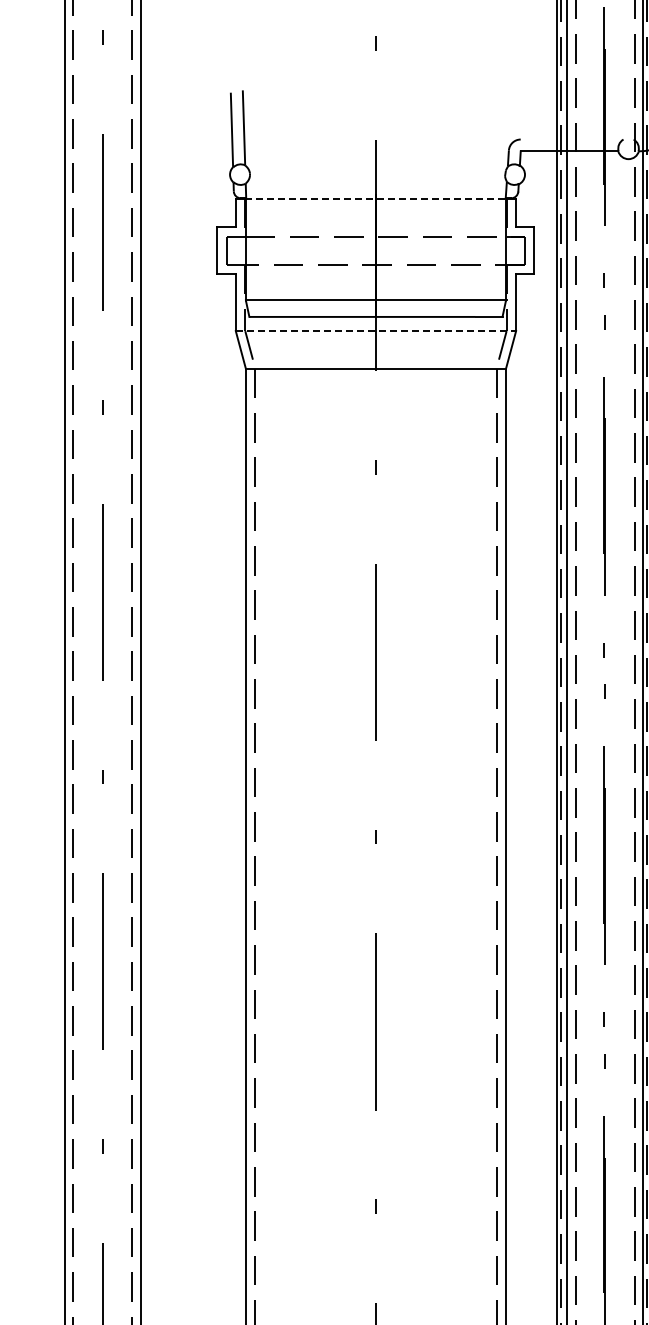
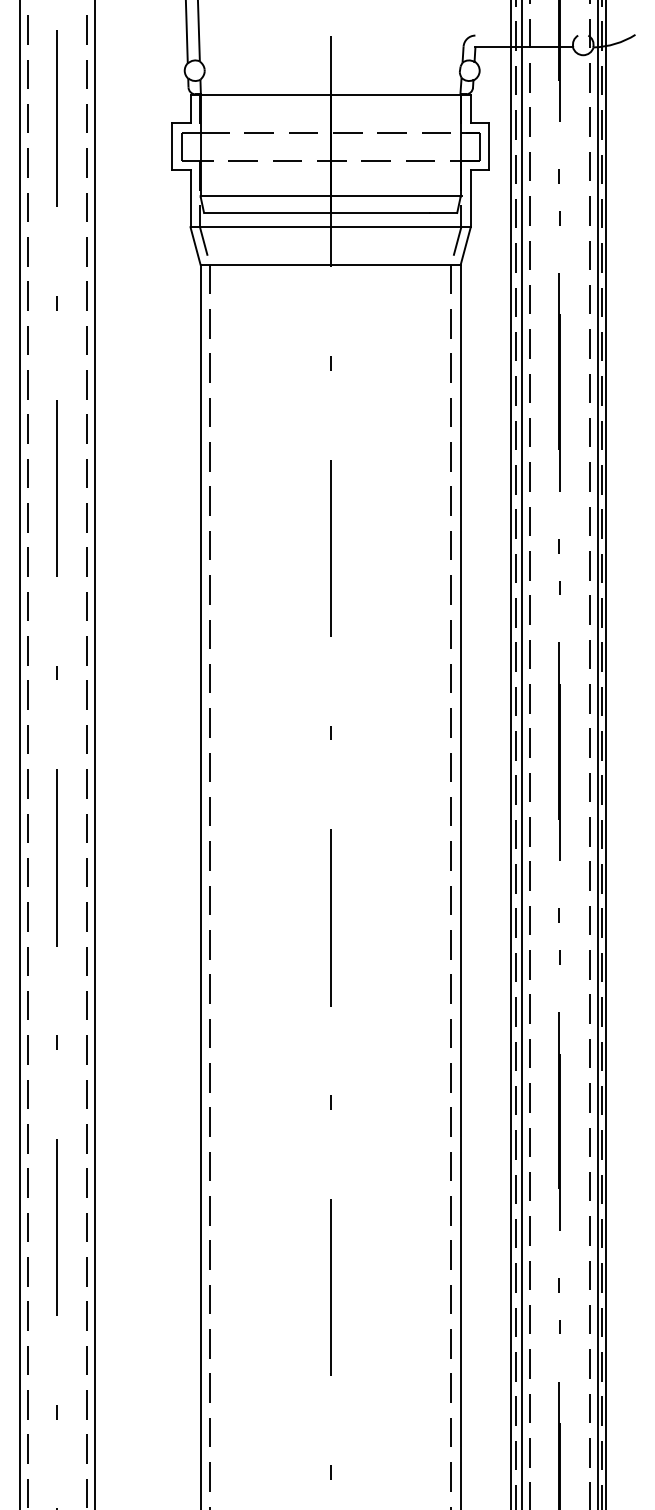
line: (375, 198) -> (330, 94), dashed -> solid
line: (376, 331) -> (331, 227), dashed -> solid

